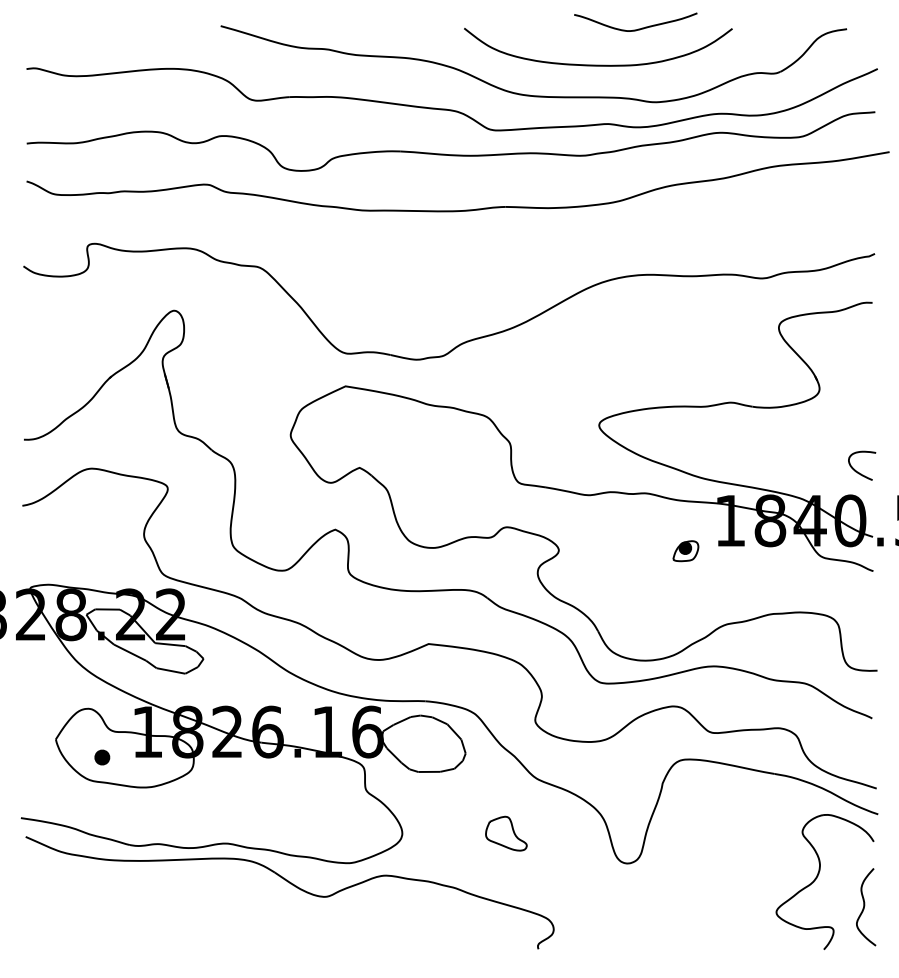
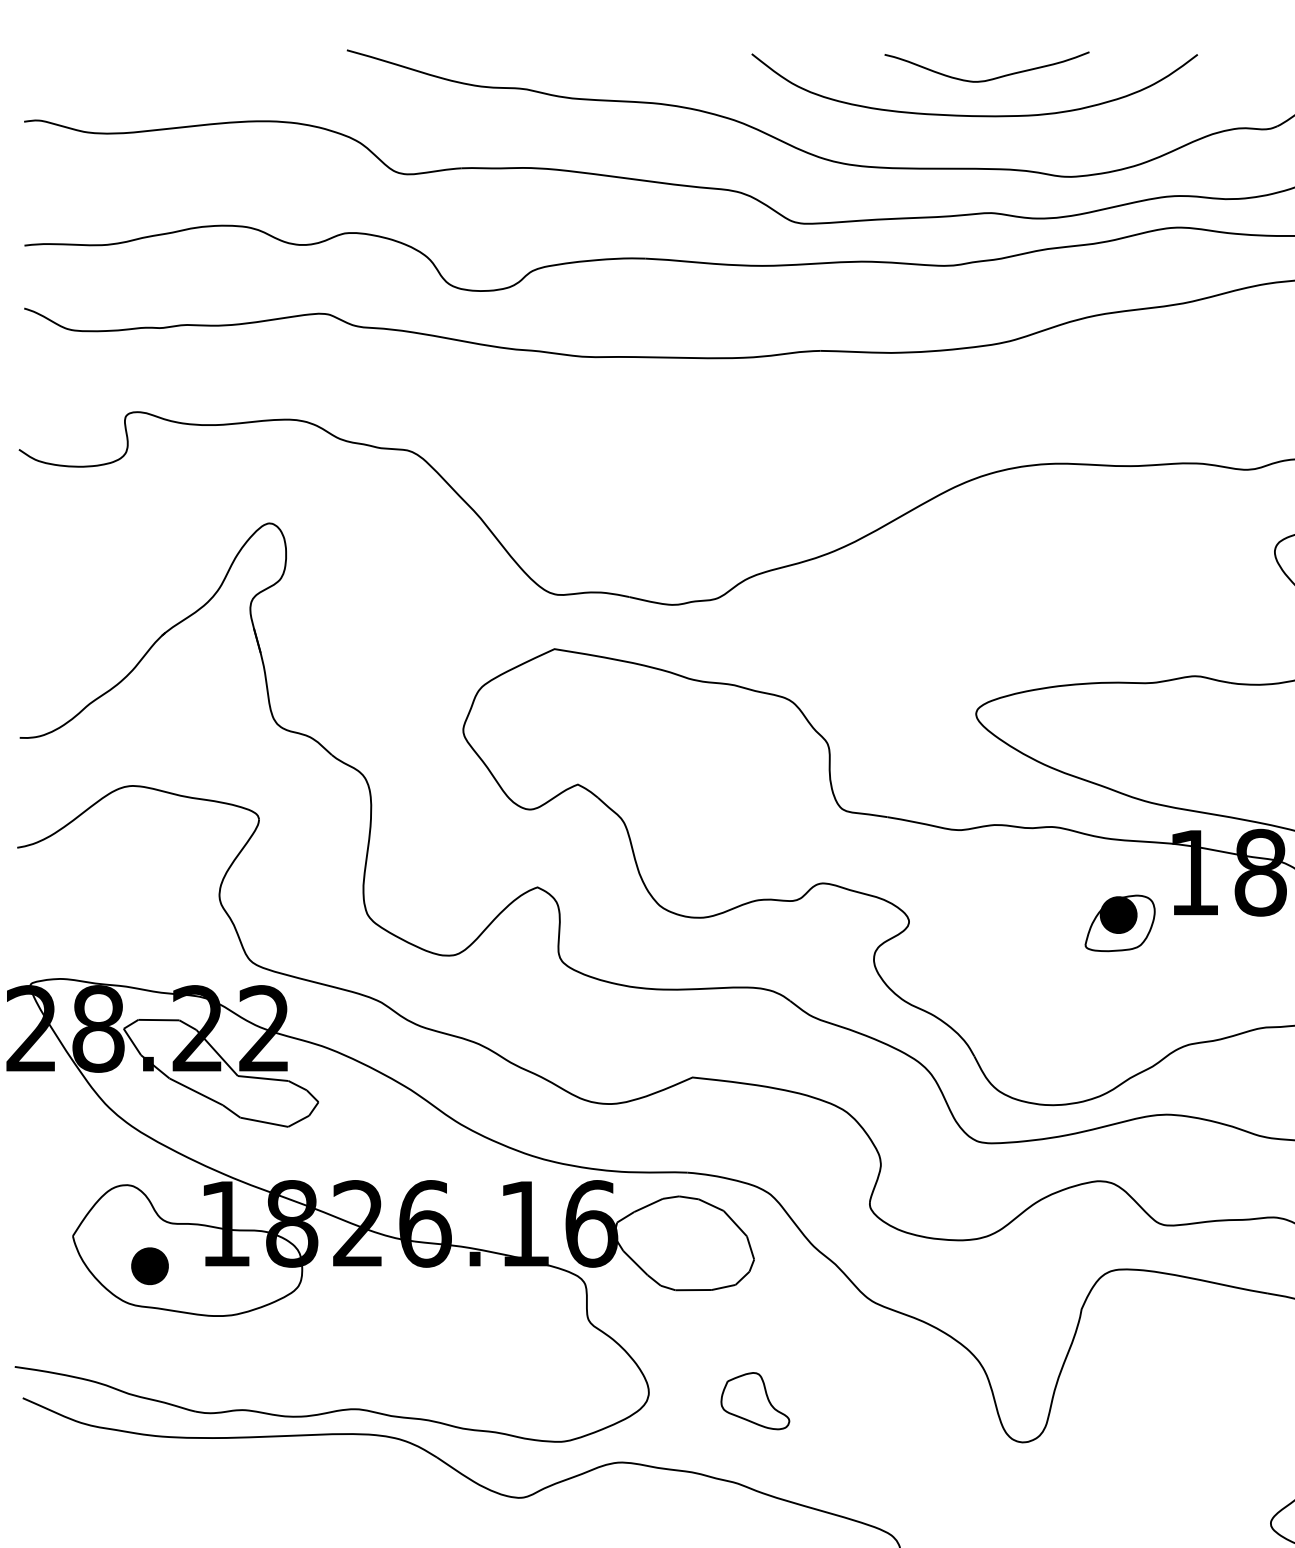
curve: (638, 28) -> (991, 77), moved
part: (685, 550) -> (1119, 922), size x1.67
part: (102, 757) -> (150, 1266), size x1.43
part: (506, 833) -> (755, 1400), moved

